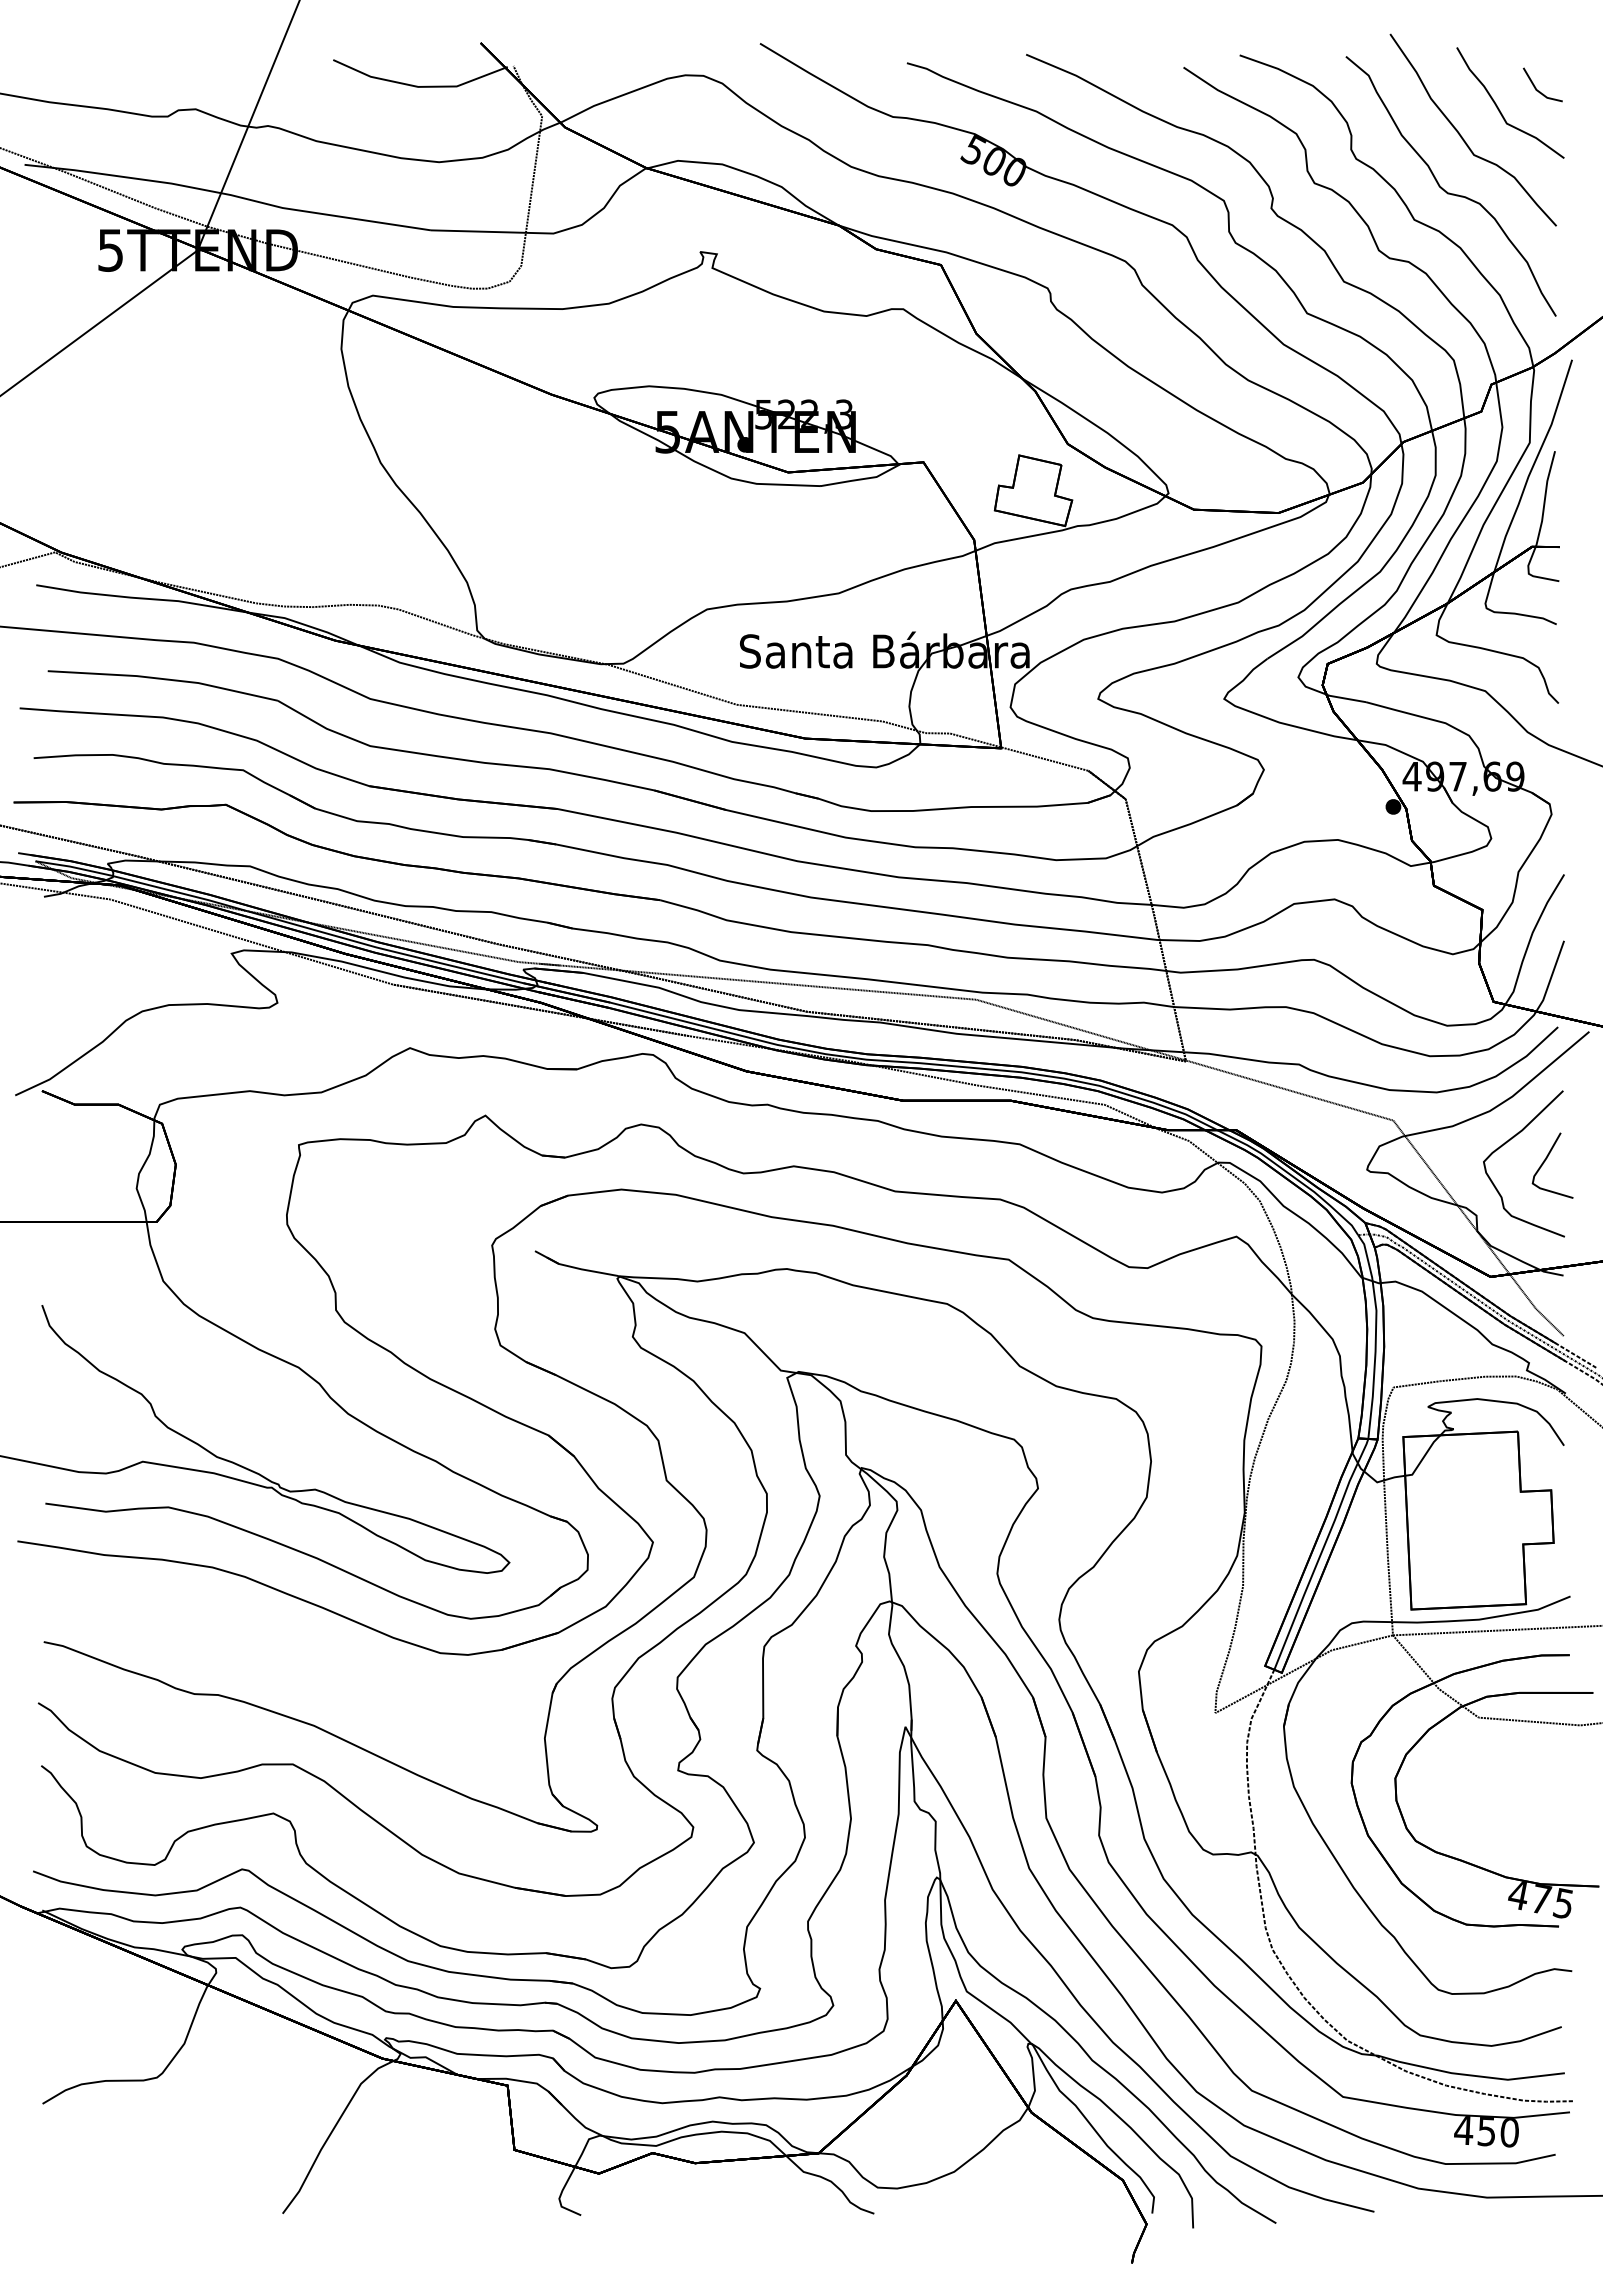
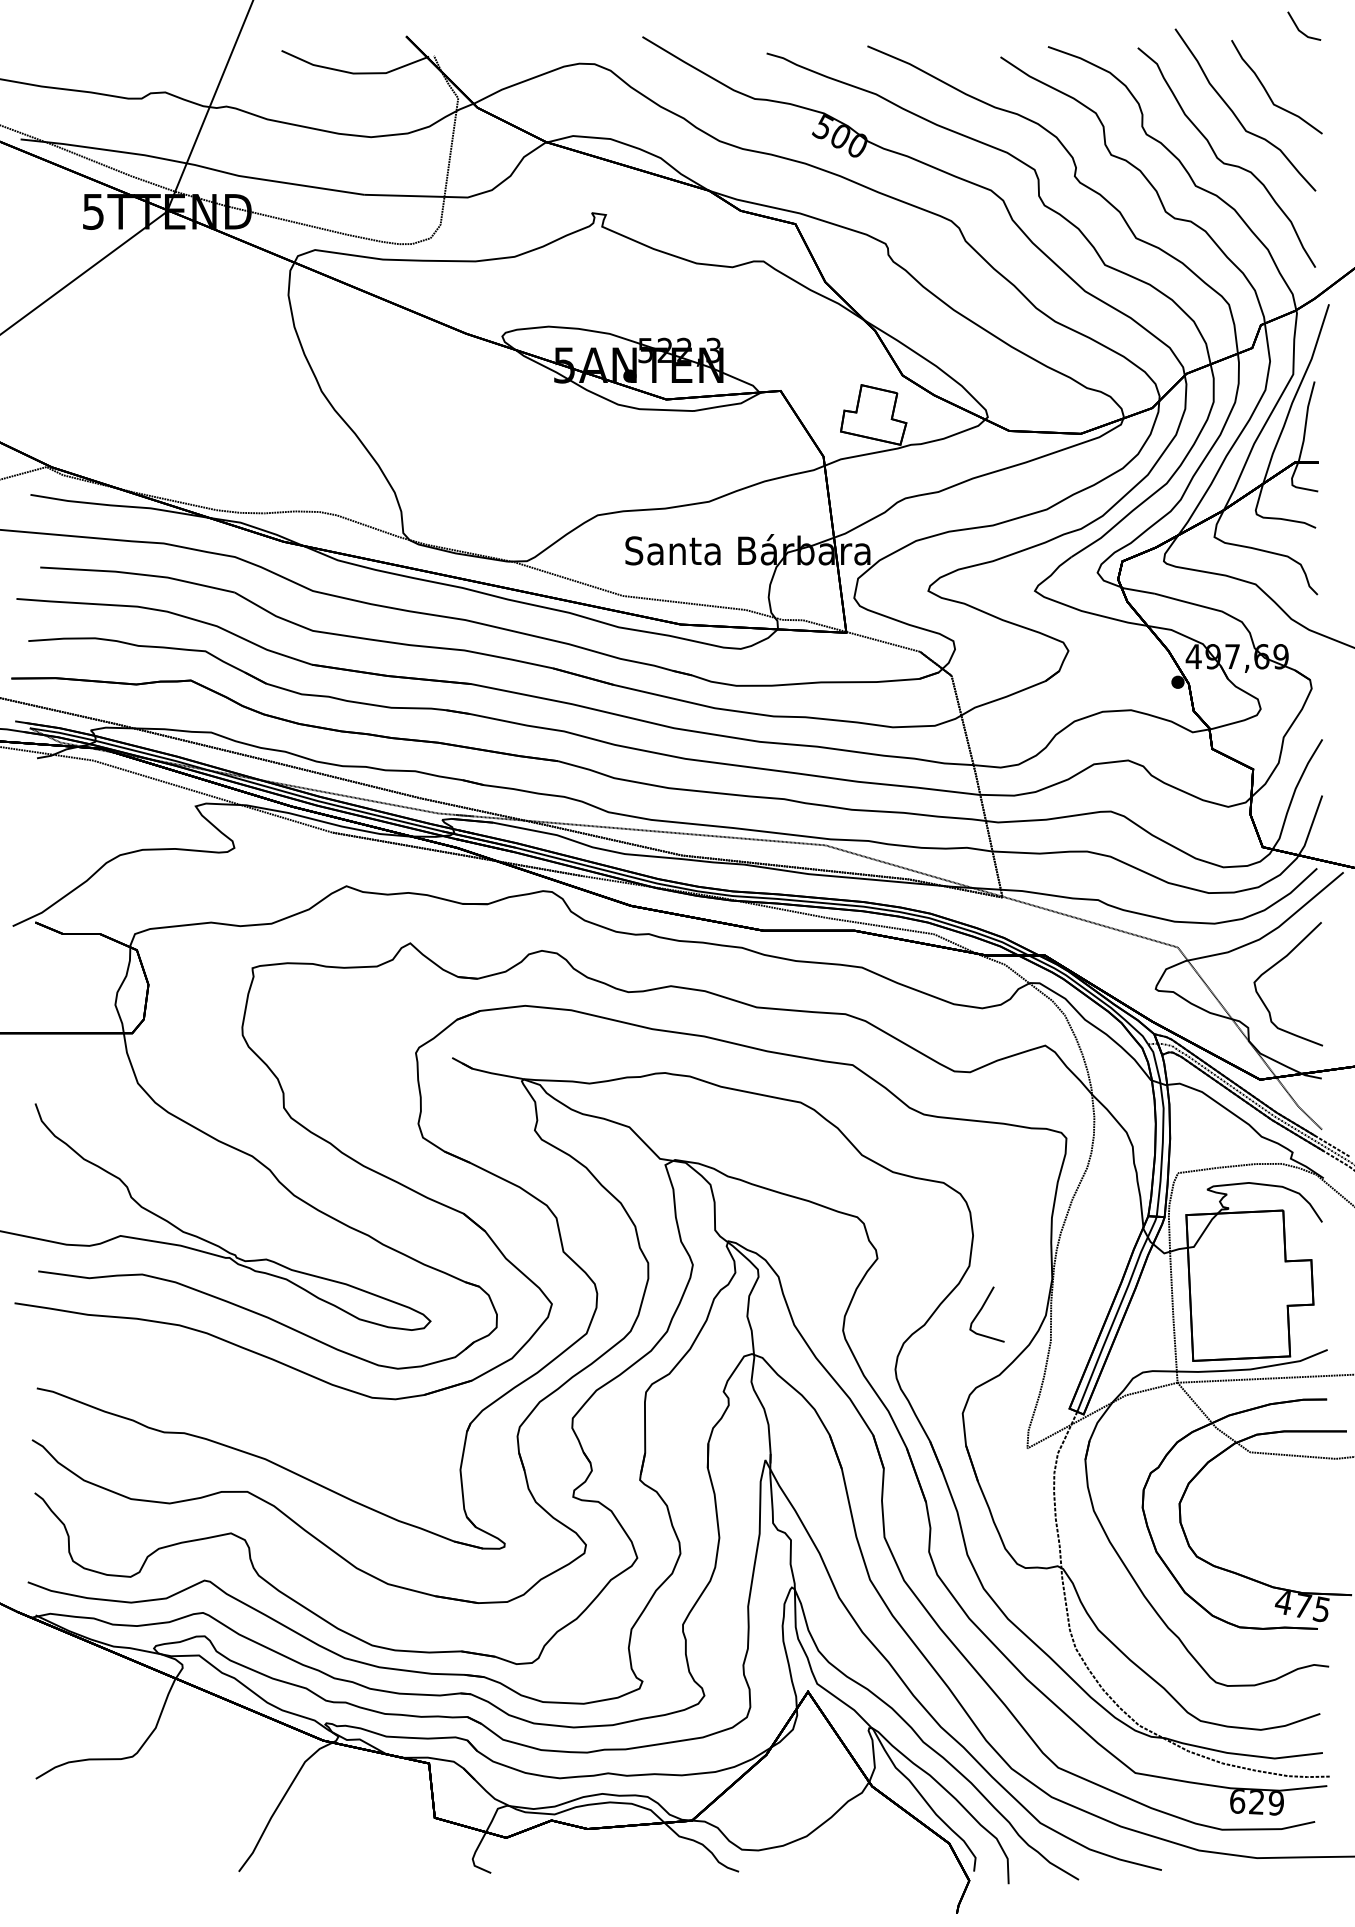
line: (1536, 87) -> (1298, 28), moved
curve: (1545, 1161) -> (981, 1311), moved
text: (1486, 2131) -> (1256, 1802), 450 -> 629

